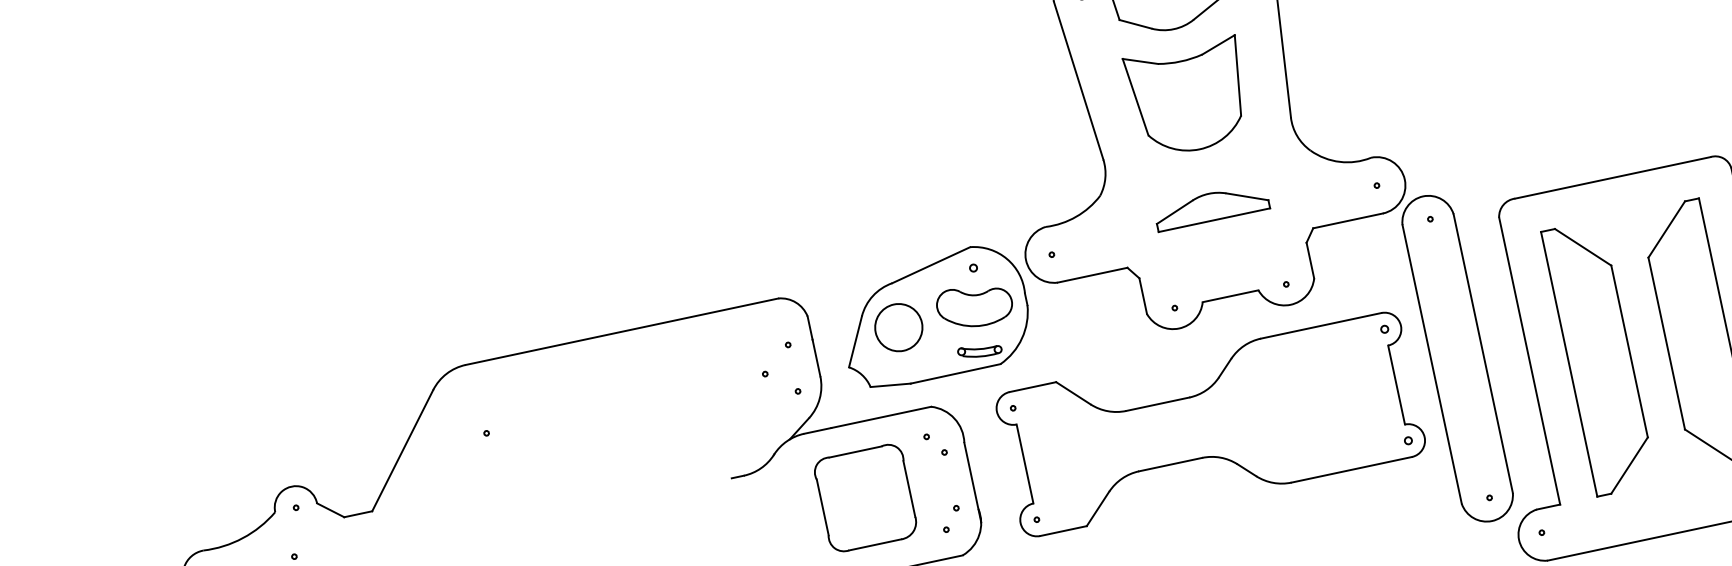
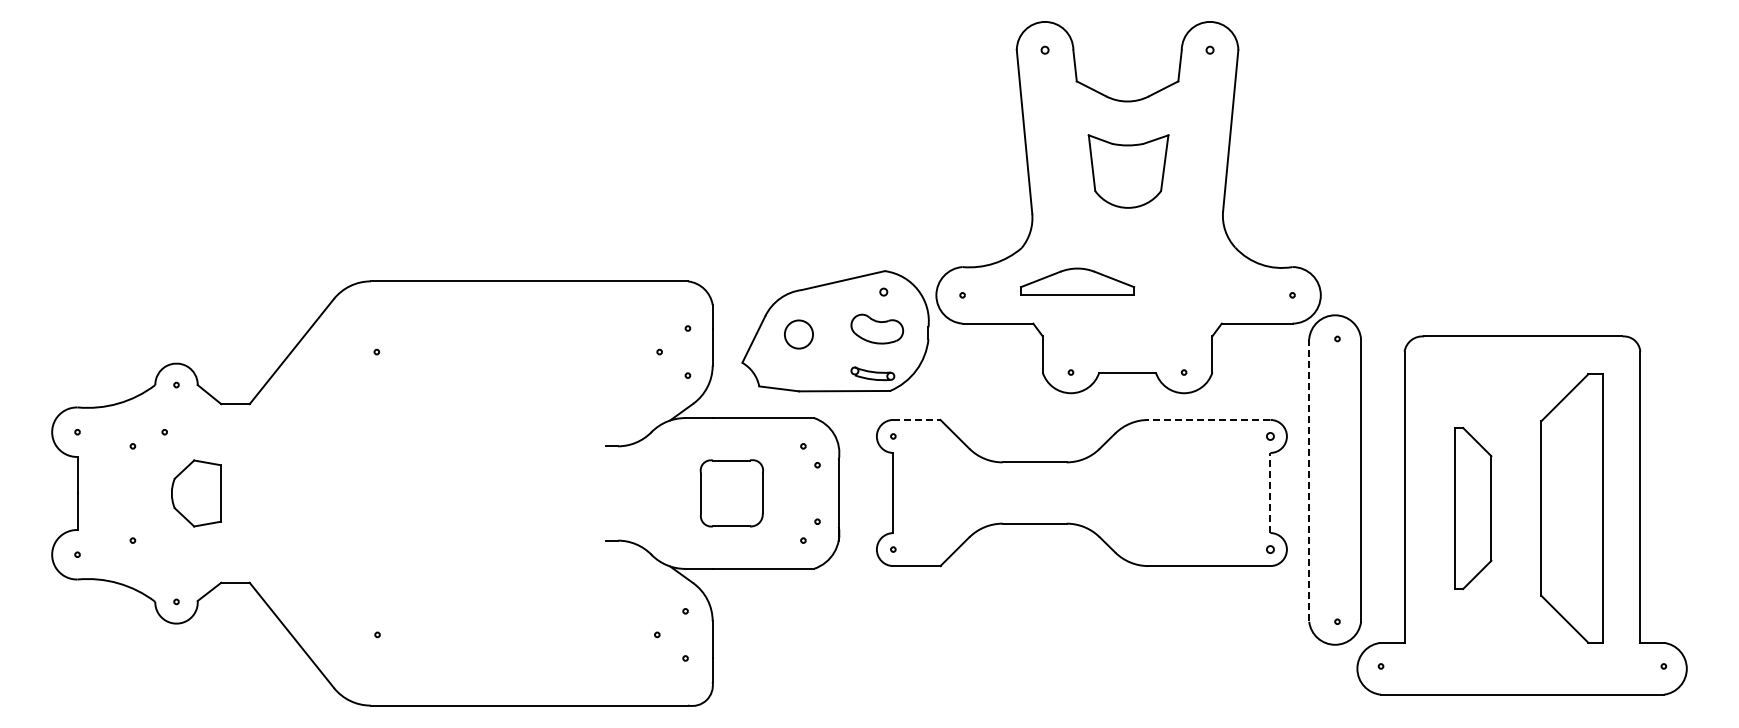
part: (1189, 97) -> (1128, 171), size x0.7
part: (1211, 206) -> (1077, 281), moved
part: (974, 305) -> (877, 328), size x0.7
line: (1320, 325) -> (1208, 419), solid -> dashed
circle: (898, 327) -> (798, 334), size x0.6
part: (1598, 357) -> (1472, 508), size x0.6
line: (1432, 364) -> (1309, 480), solid -> dashed
line: (1396, 384) -> (1270, 492), solid -> dashed
line: (1032, 386) -> (916, 419), solid -> dashed
part: (865, 498) -> (731, 493), size x0.7

